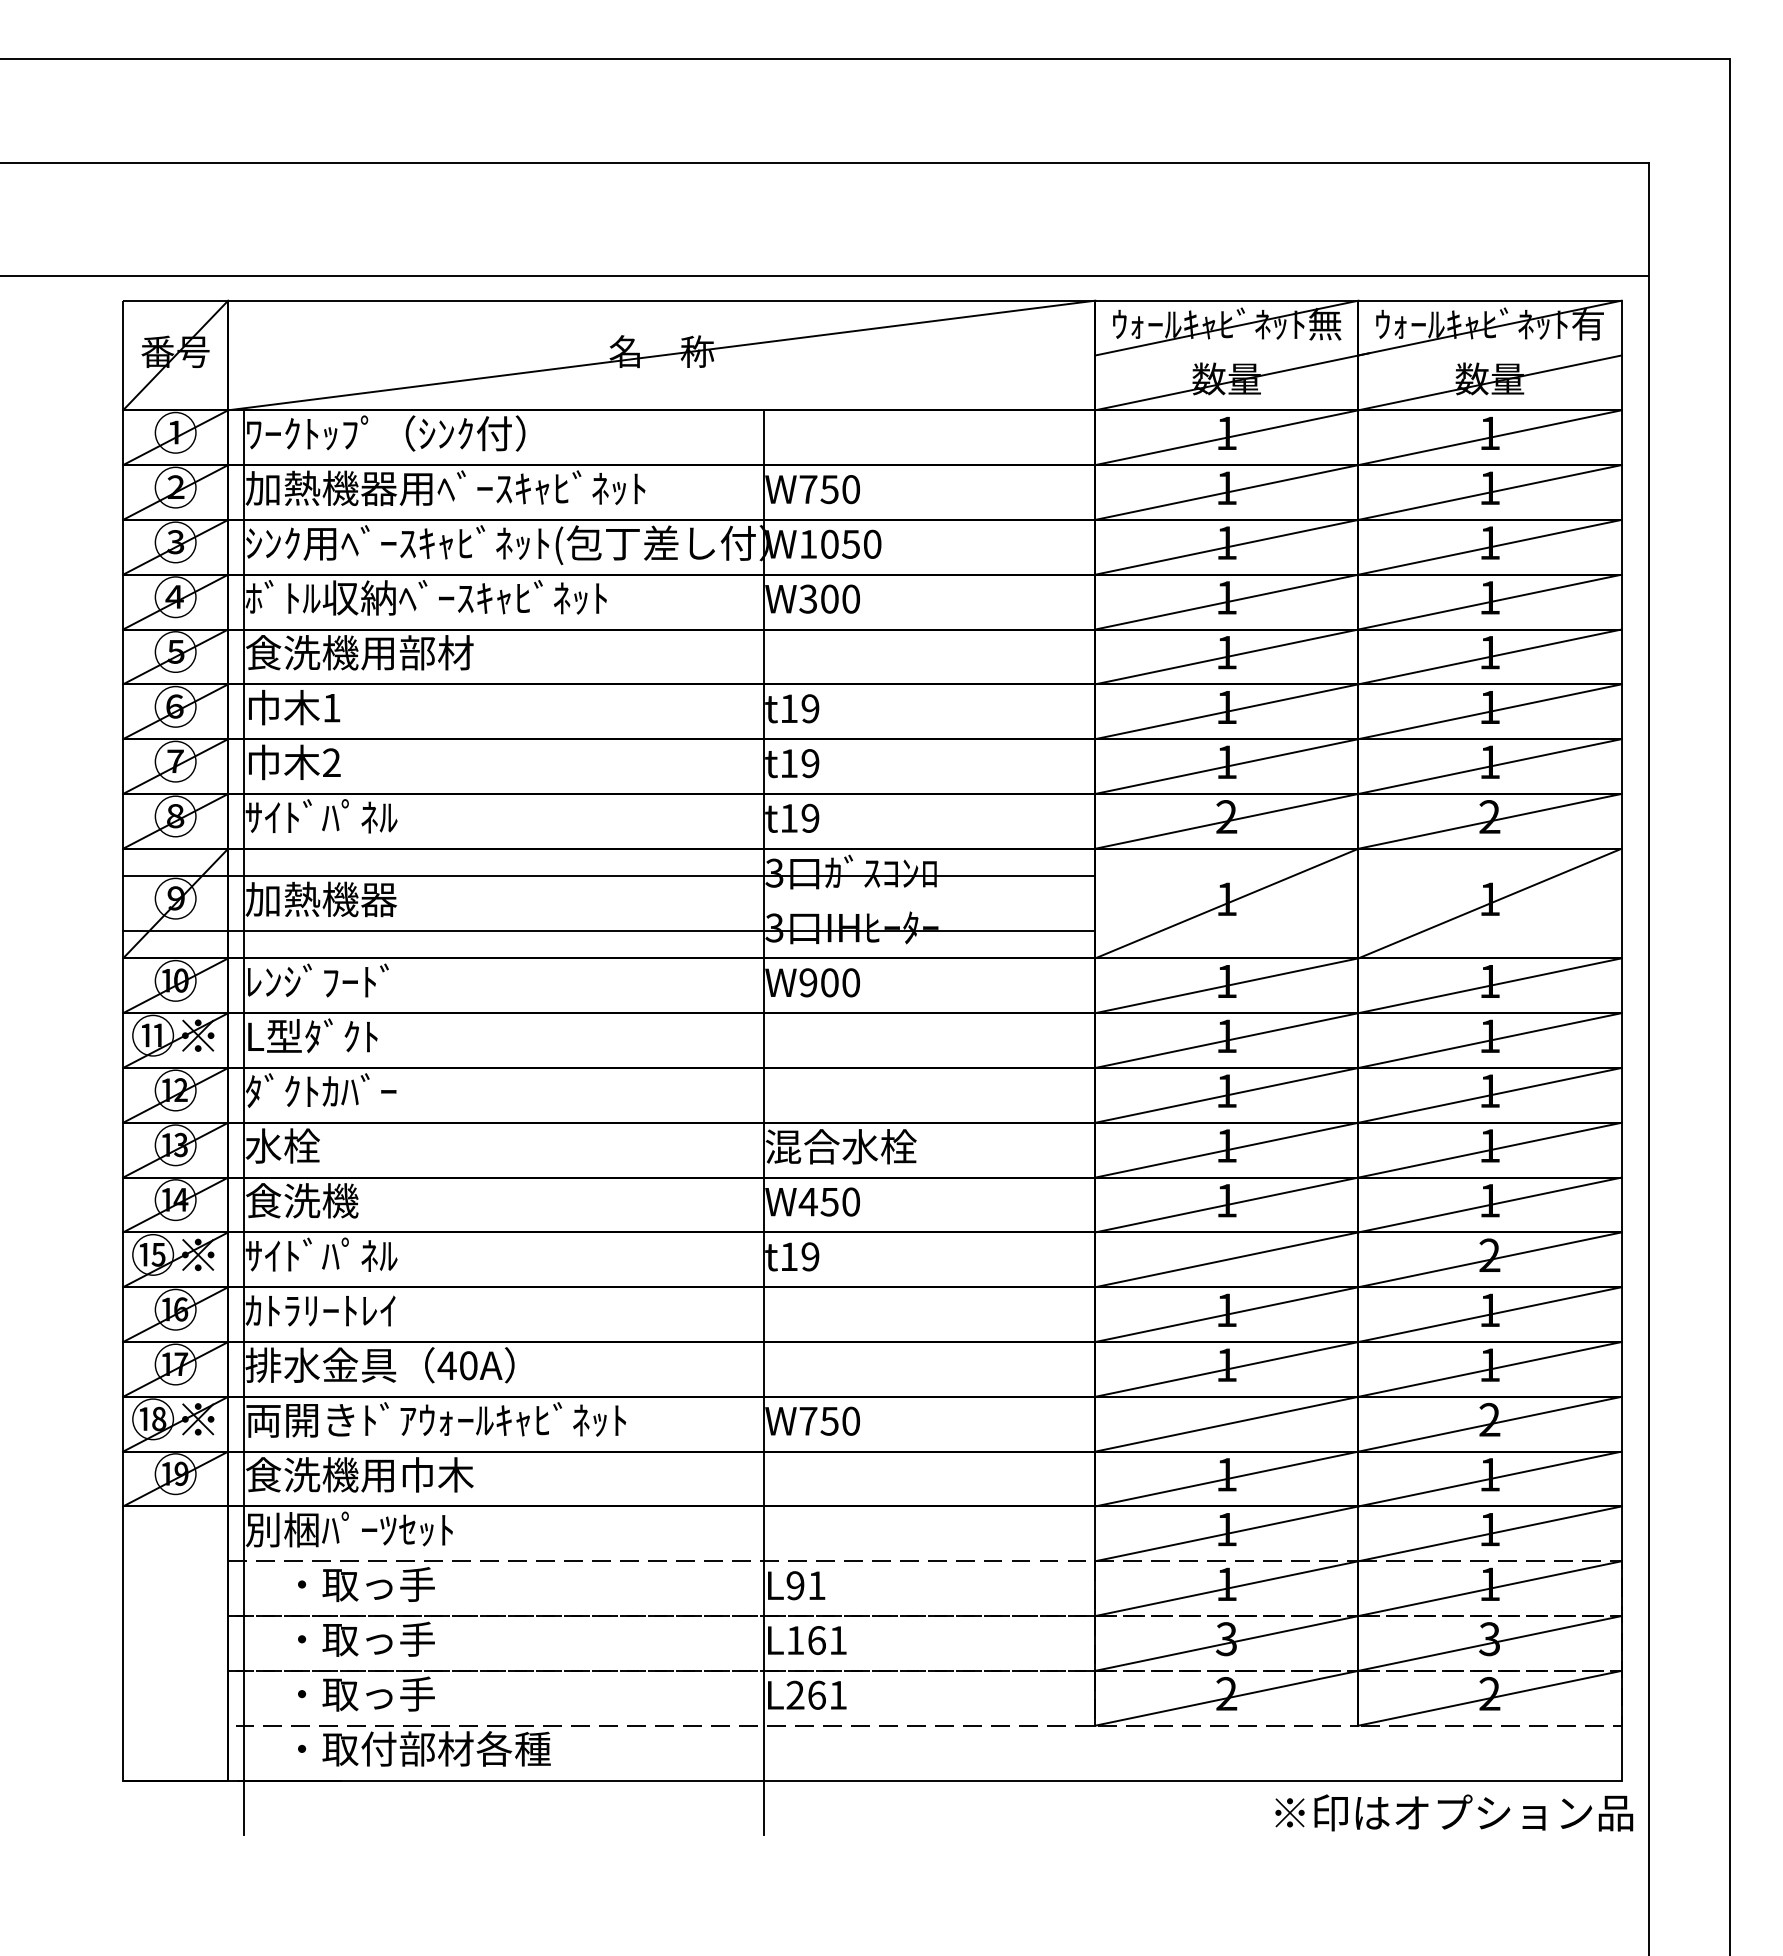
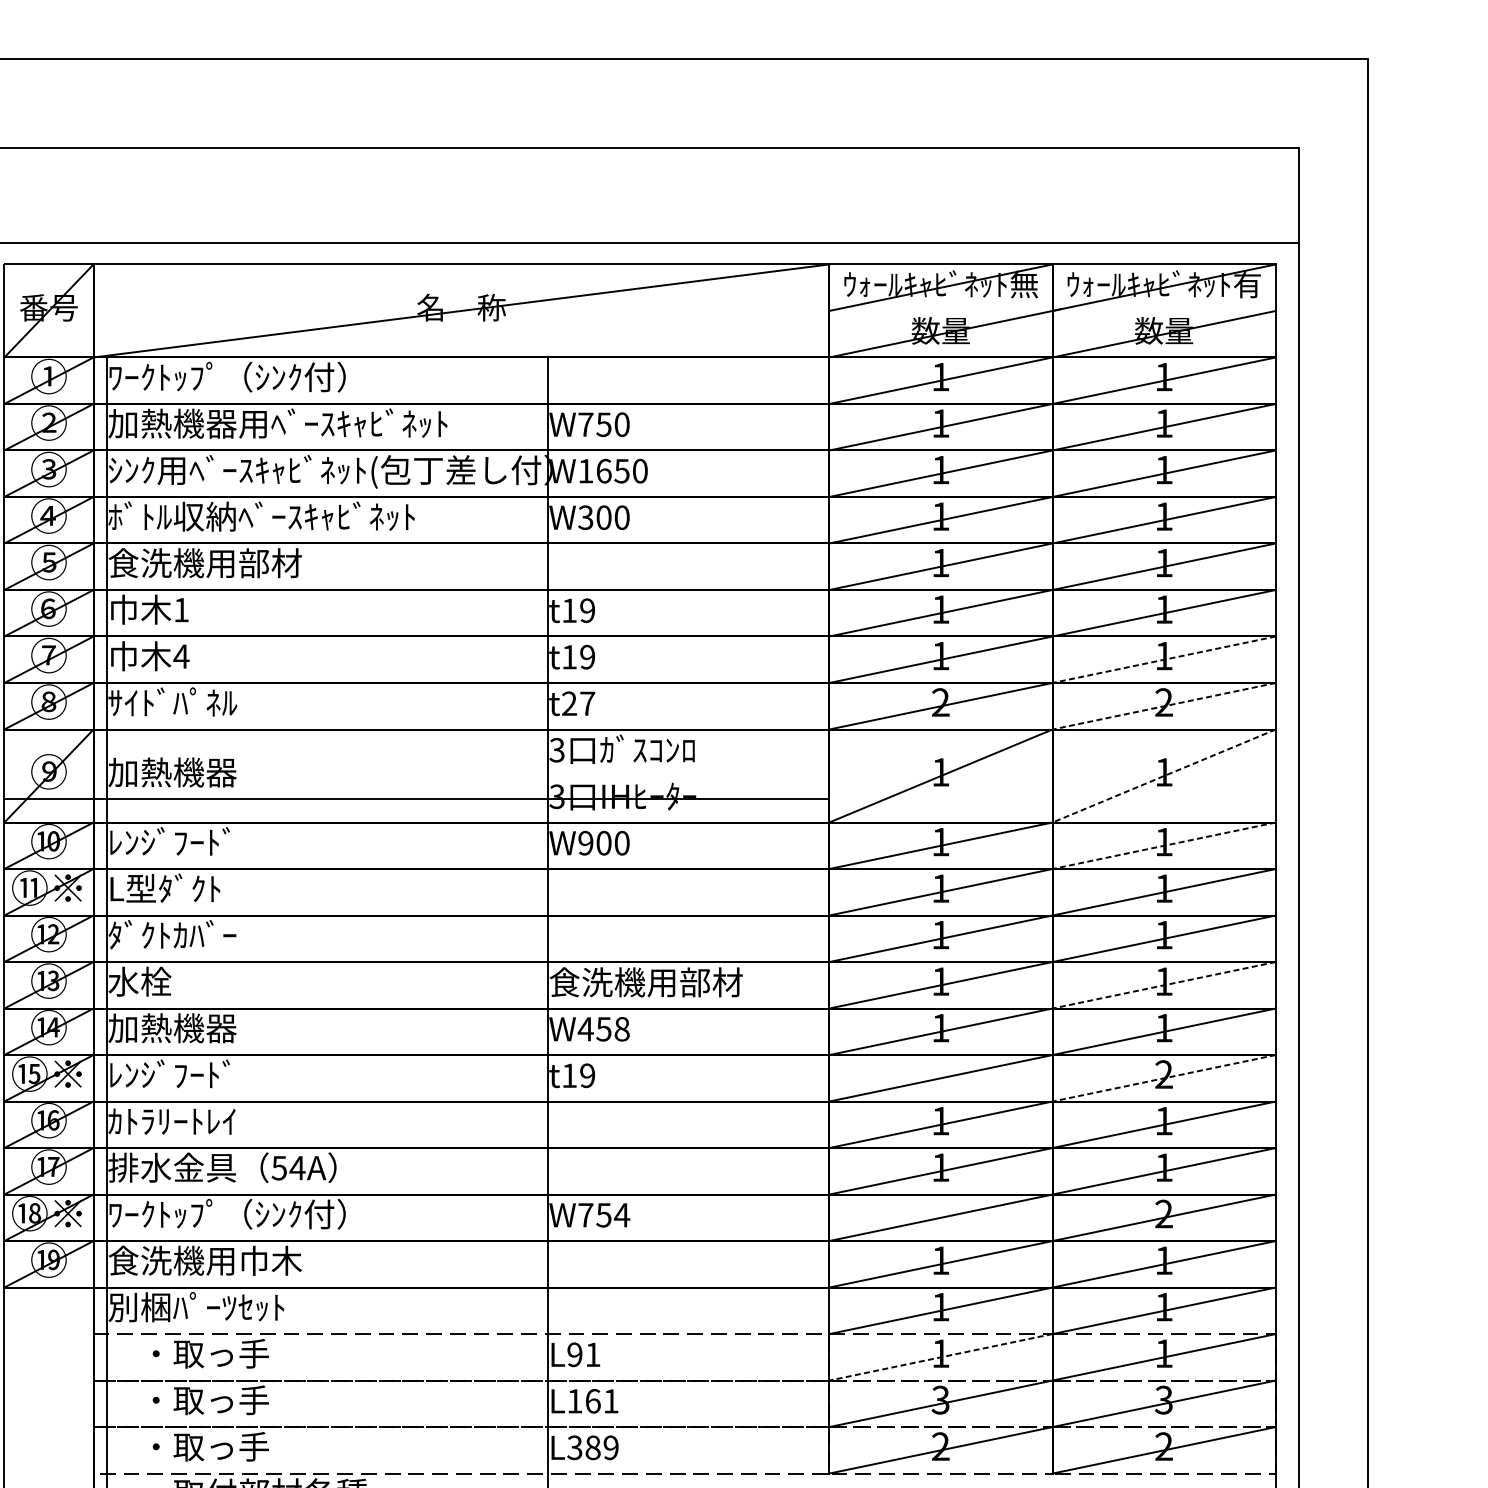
text: (829, 543) -> (603, 470), W1050 -> W1650
text: (331, 762) -> (181, 656), 2 -> 4
line: (1489, 766) -> (1163, 659), solid -> dashed
text: (799, 817) -> (578, 702), t19 -> t27
line: (1489, 821) -> (1163, 706), solid -> dashed
line: (609, 876) -> (417, 753), removed
line: (1490, 903) -> (1164, 775), solid -> dashed
line: (1489, 985) -> (1163, 845), solid -> dashed
text: (879, 1146) -> (646, 982), 混合水栓 -> 食洗機用部材
line: (1489, 1150) -> (1163, 985), solid -> dashed
text: (320, 1200) -> (171, 1027), 食洗機 -> 加熱機器
text: (851, 1202) -> (622, 1029), W450 -> W458
text: (321, 1254) -> (172, 1073), ｻｲﾄﾞﾊﾟﾈﾙ -> ﾚﾝｼﾞﾌｰﾄﾞ
line: (1489, 1259) -> (1163, 1078), solid -> dashed
text: (457, 1365) -> (288, 1167), 40A -> 54A
text: (436, 1420) -> (270, 1214), 両開きﾄﾞｱｳｫｰﾙｷｬﾋﾞﾈｯﾄ -> ﾜｰｸﾄｯﾌﾟ（ｼﾝｸ付）
text: (850, 1420) -> (621, 1214), W750 -> W754
line: (1226, 1588) -> (940, 1357), solid -> dashed
text: (816, 1694) -> (592, 1447), L261 -> L389

